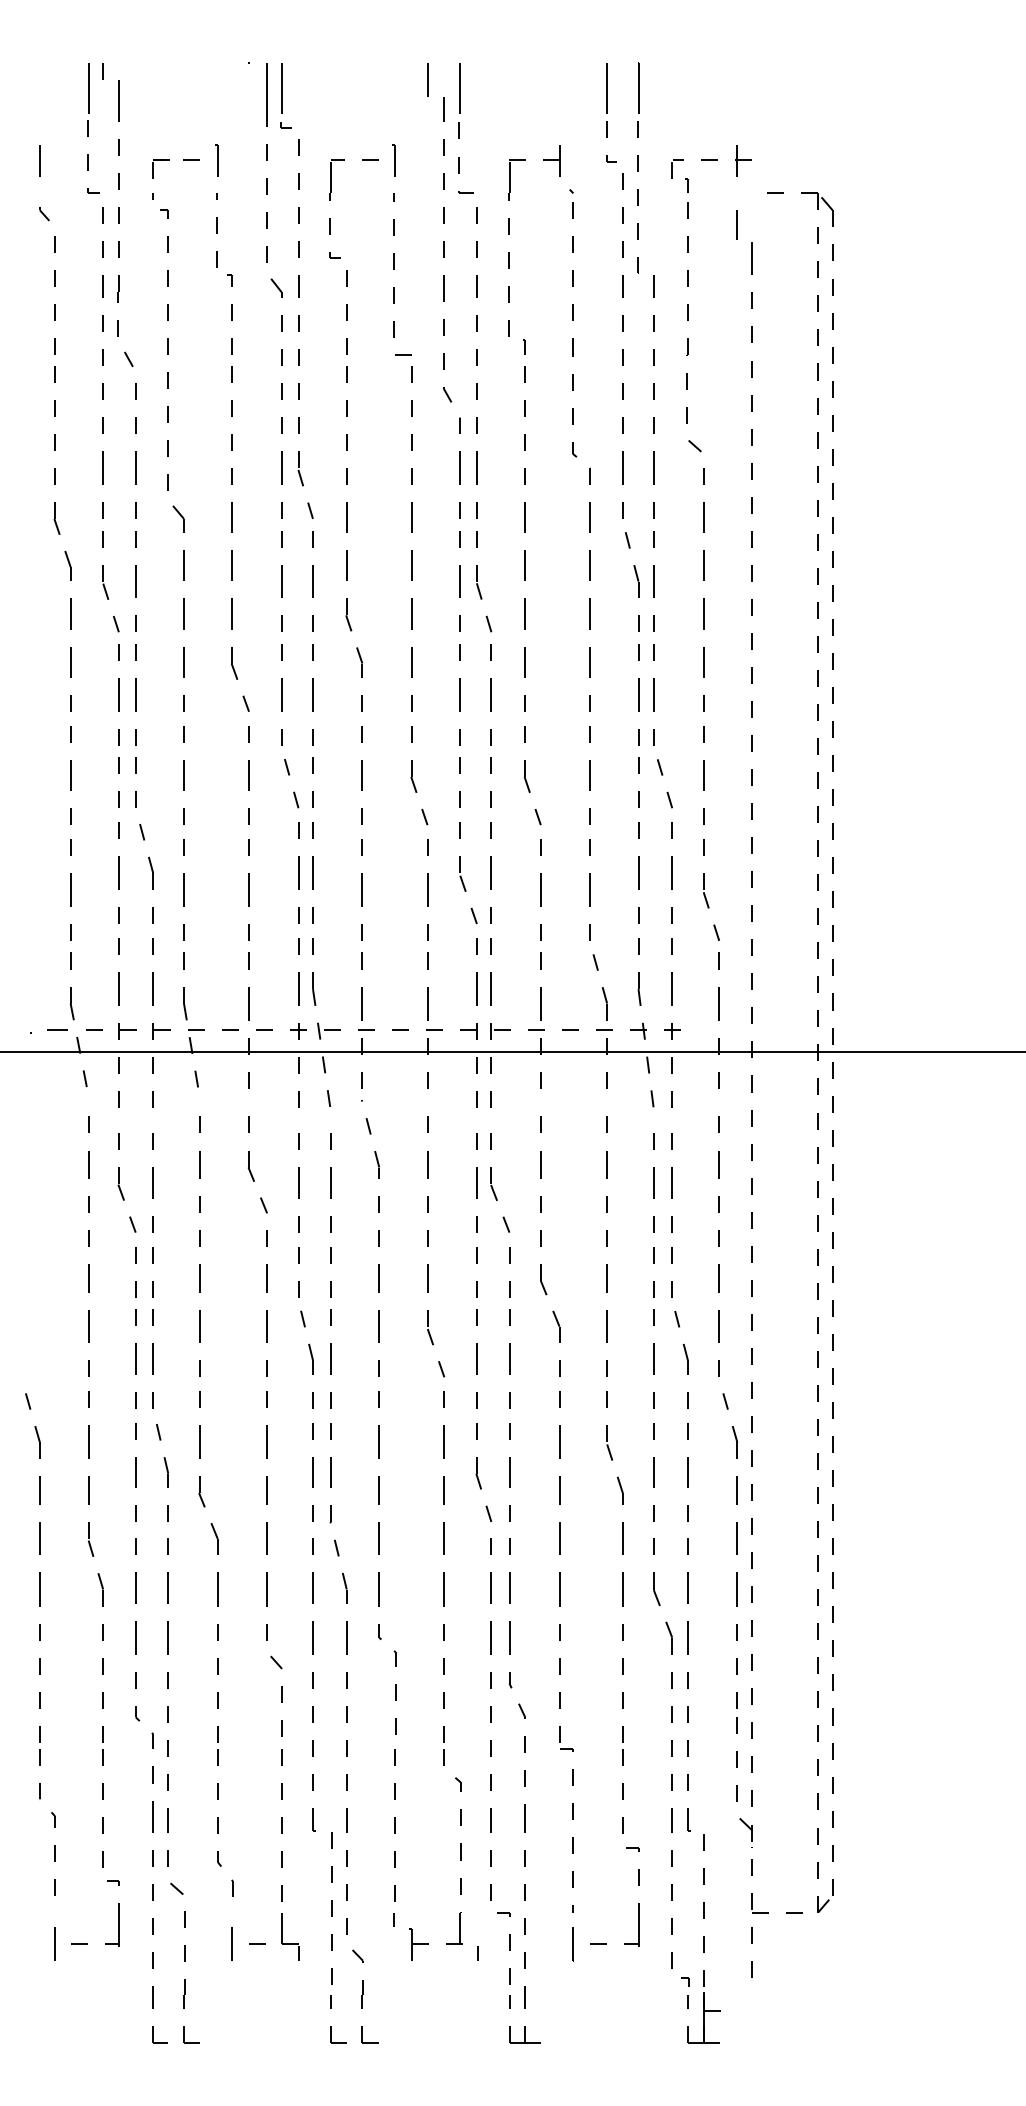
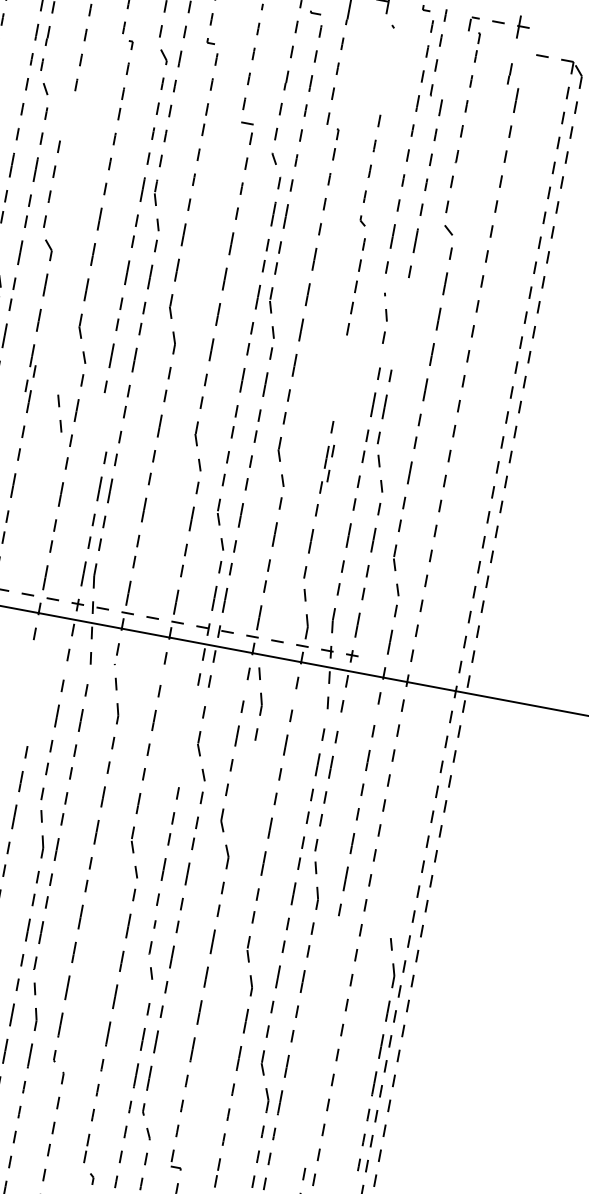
part: (581, 456) -> (364, 222), size x0.6
part: (183, 532) -> (49, 260), moved
part: (632, 581) -> (384, 320), size x0.6
line: (653, 581) -> (399, 323), removed
line: (596, 773) -> (331, 456), added
line: (289, 775) -> (59, 407), moved
part: (559, 1117) -> (257, 703), added
part: (249, 1164) -> (23, 695), removed
line: (476, 1182) -> (187, 740), removed
part: (483, 1472) -> (152, 953), size x0.7
part: (736, 1550) -> (378, 1055), moved

